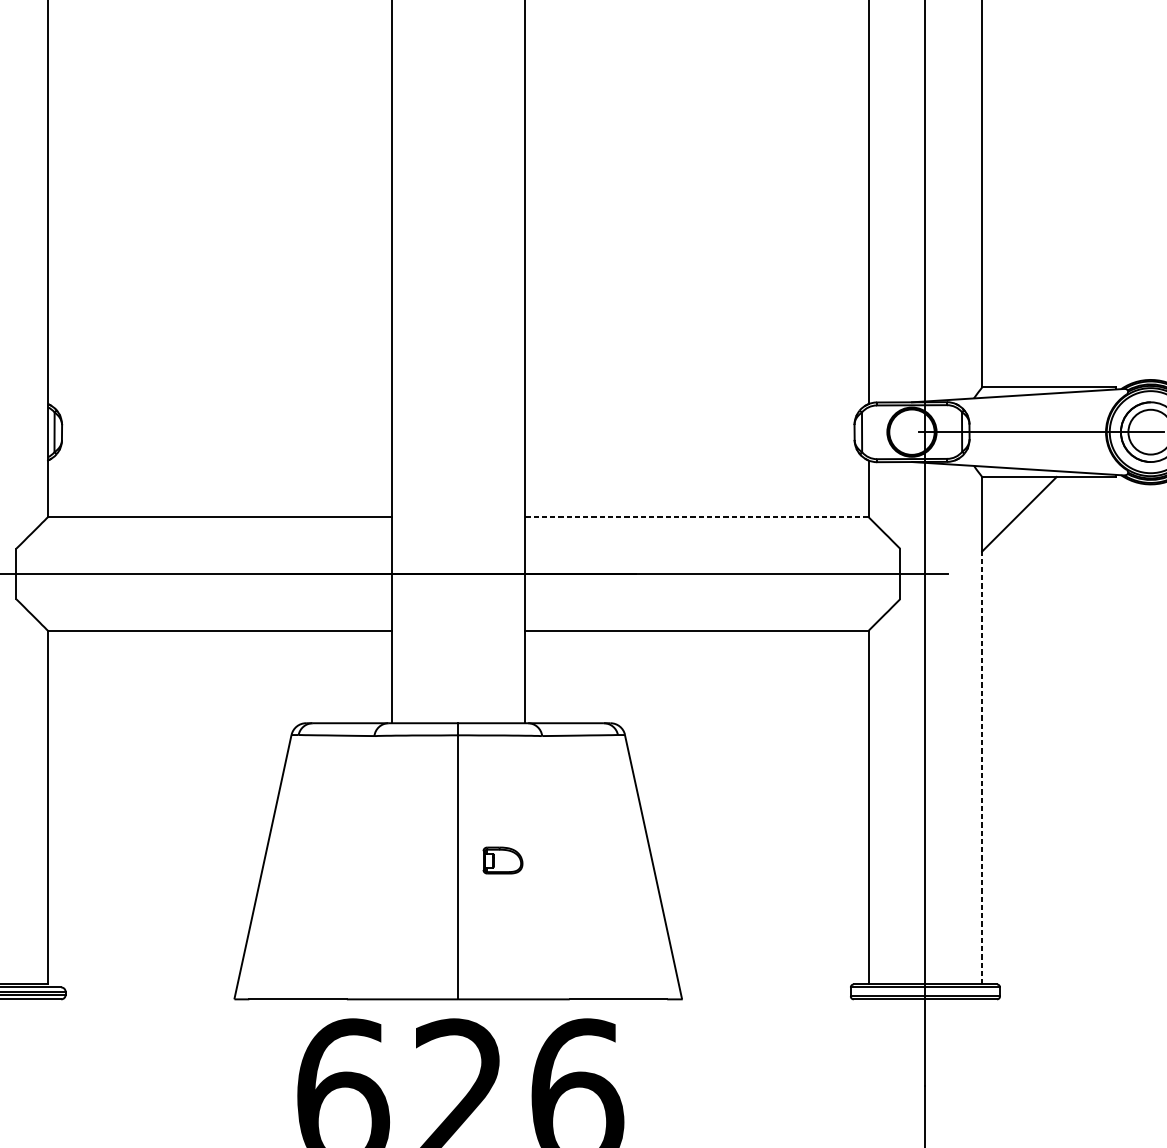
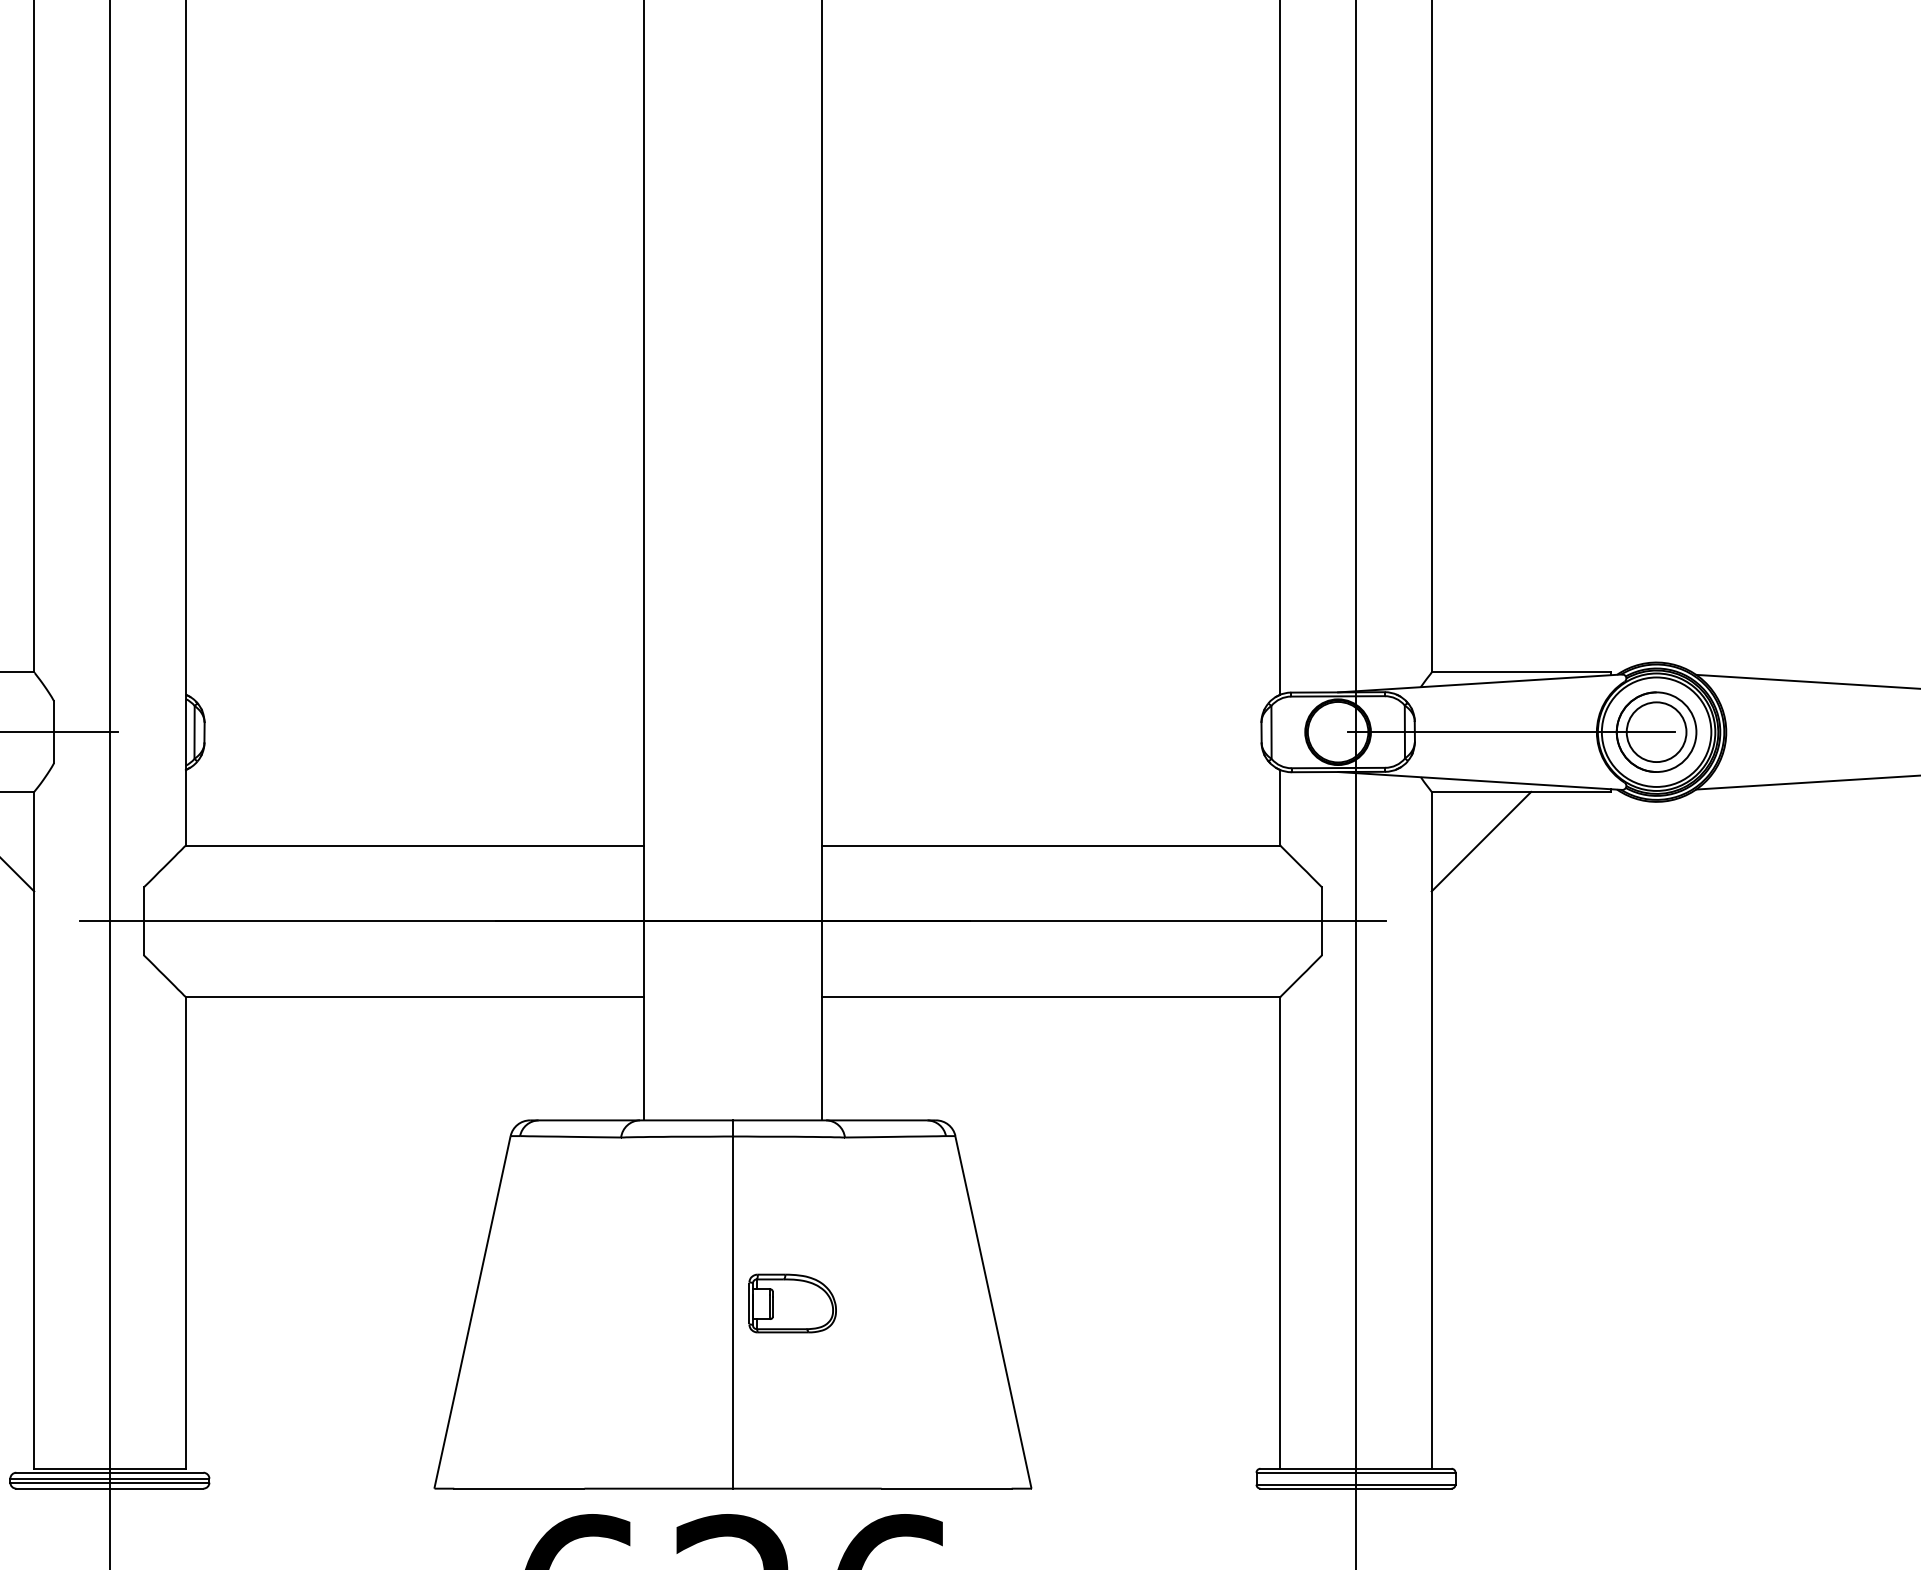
line: (696, 517) -> (1050, 845), dashed -> solid
line: (982, 768) -> (1431, 1180), dashed -> solid
part: (502, 860) -> (792, 1303), size x1.67

